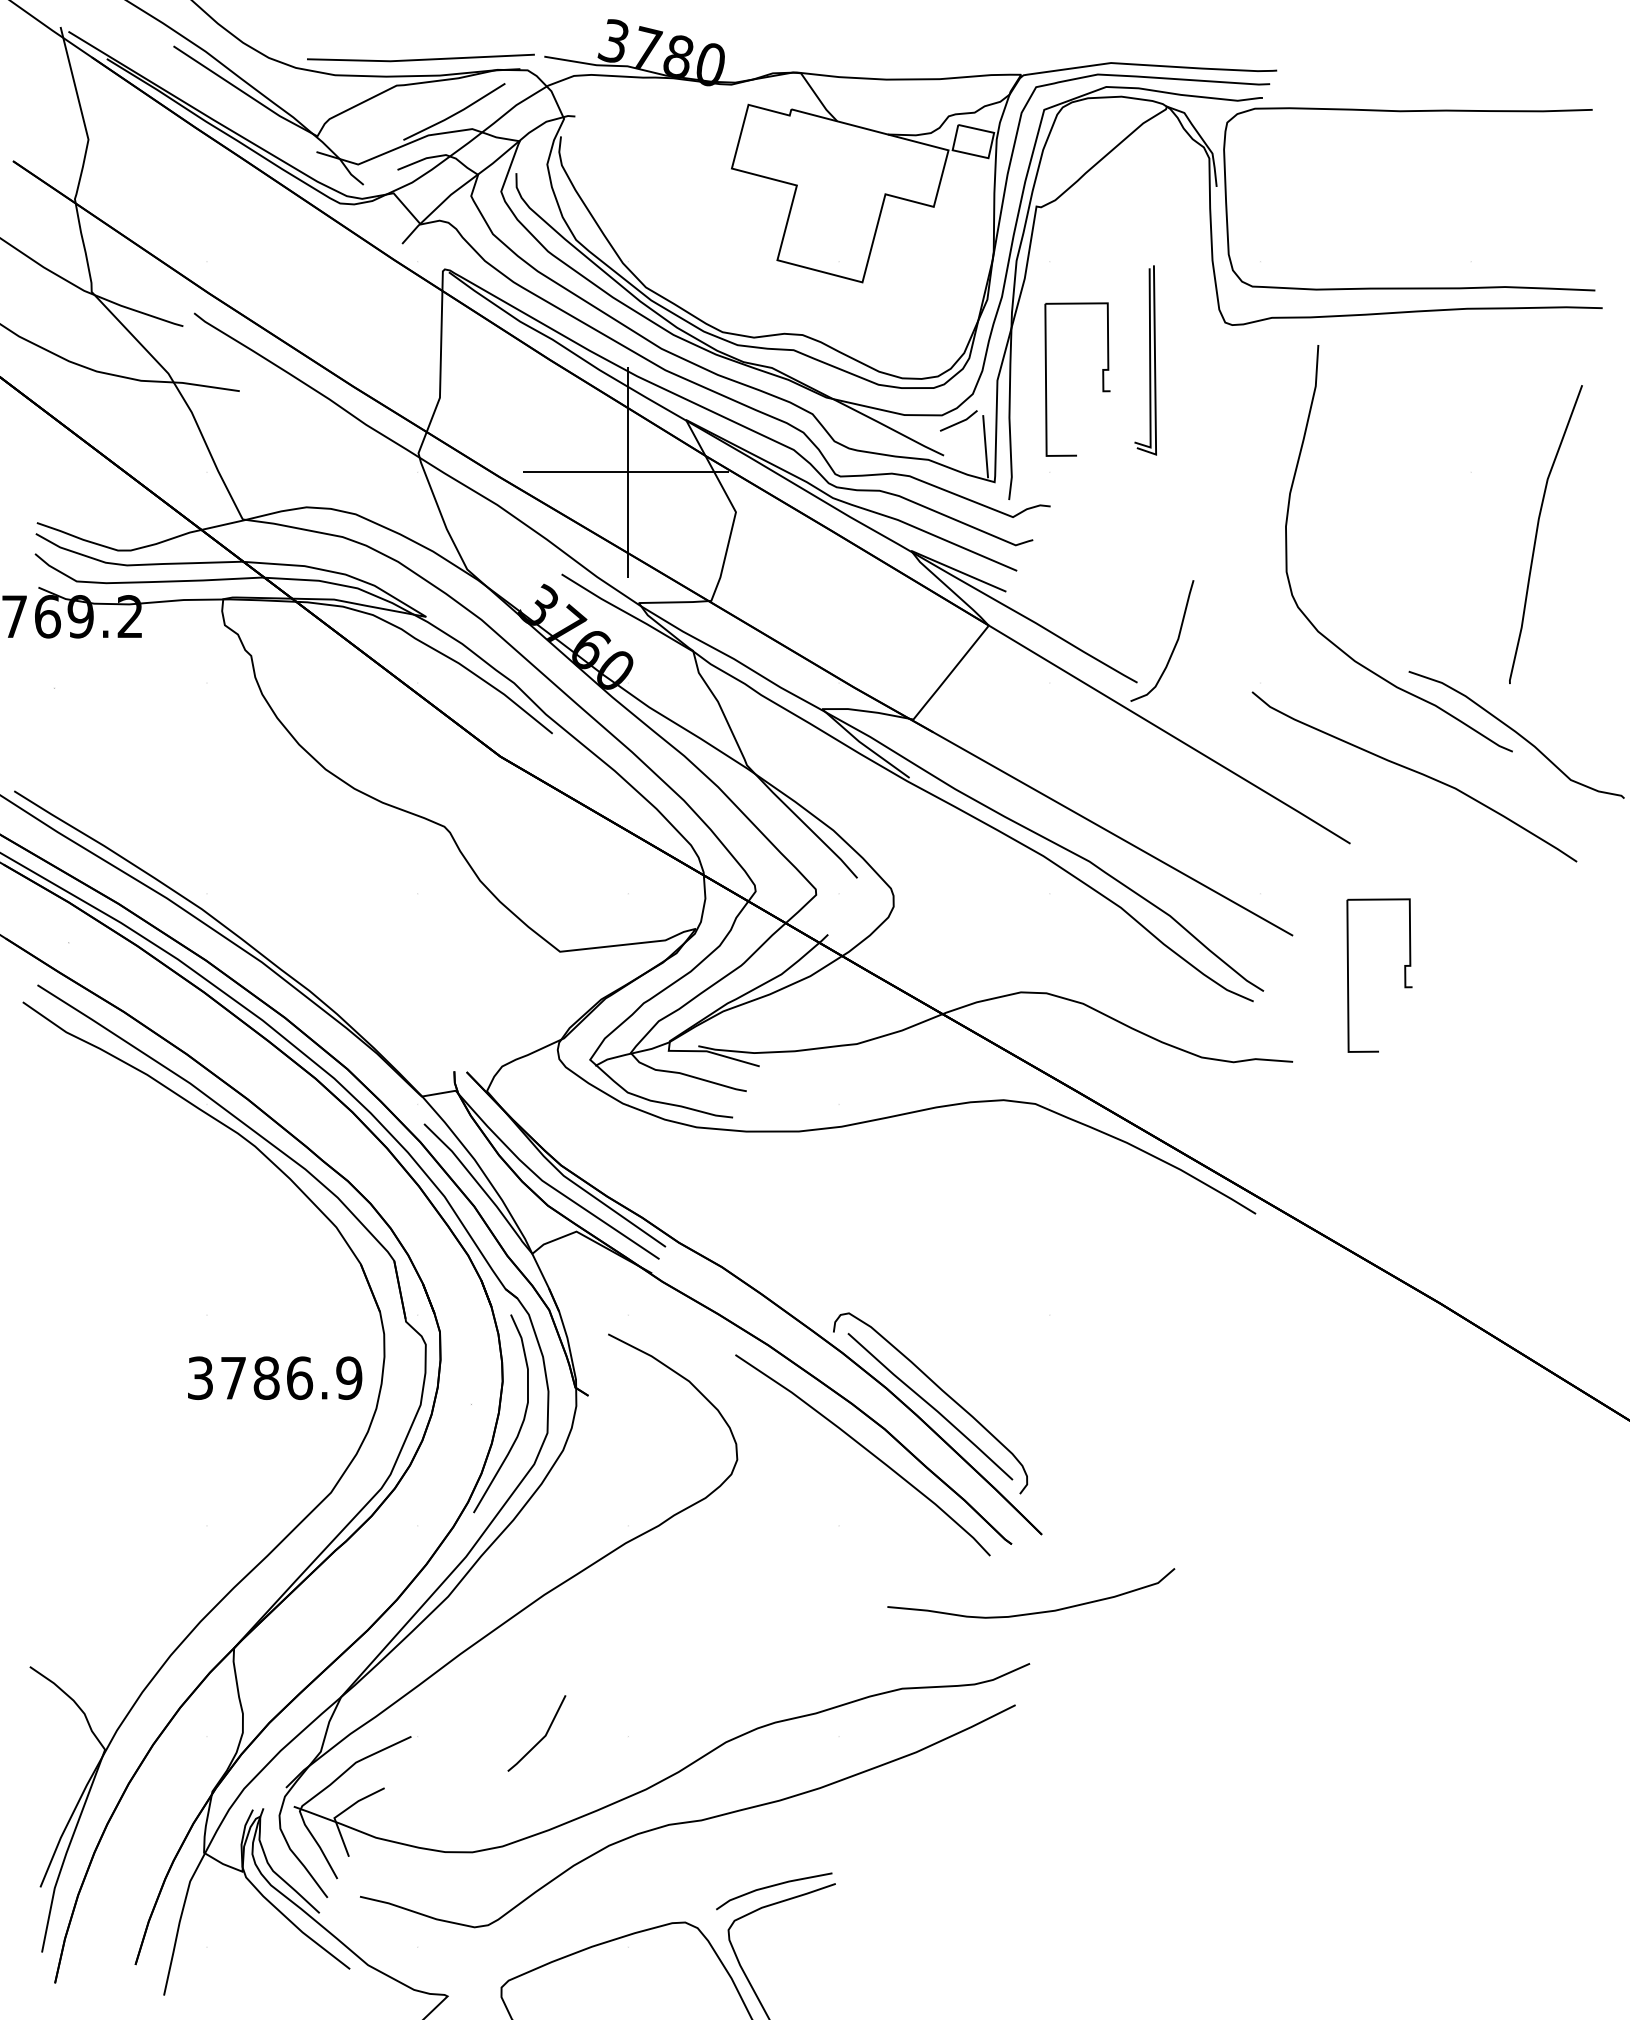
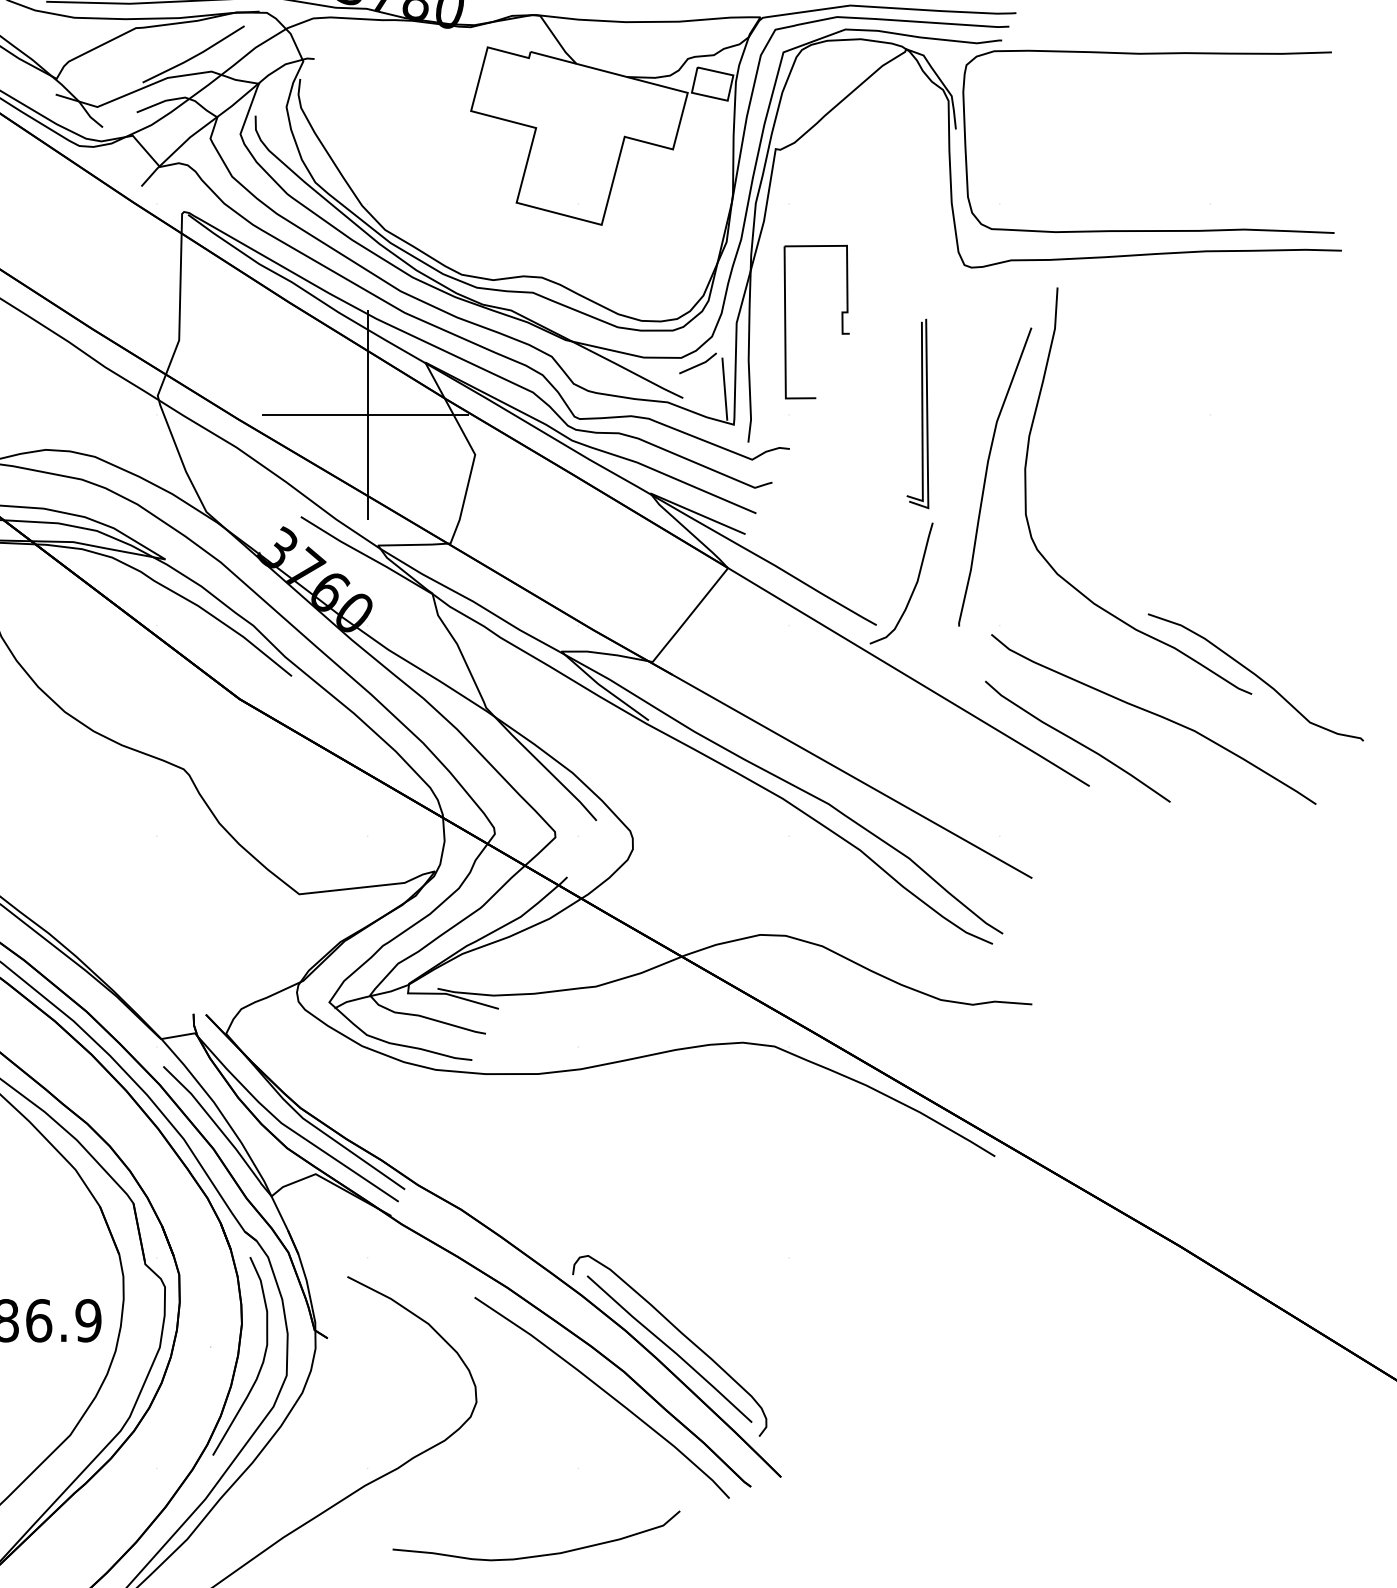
part: (1145, 360) -> (917, 414), moved
part: (1537, 534) -> (986, 477), moved
curve: (1338, 799) -> (1077, 742), added
part: (1404, 975) -> (1143, 918), removed
curve: (1031, 1612) -> (536, 1555), moved

